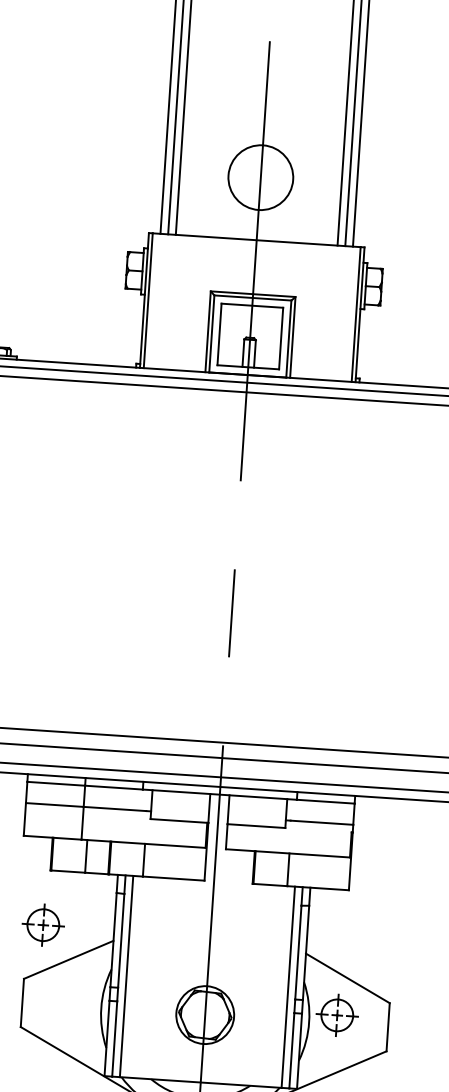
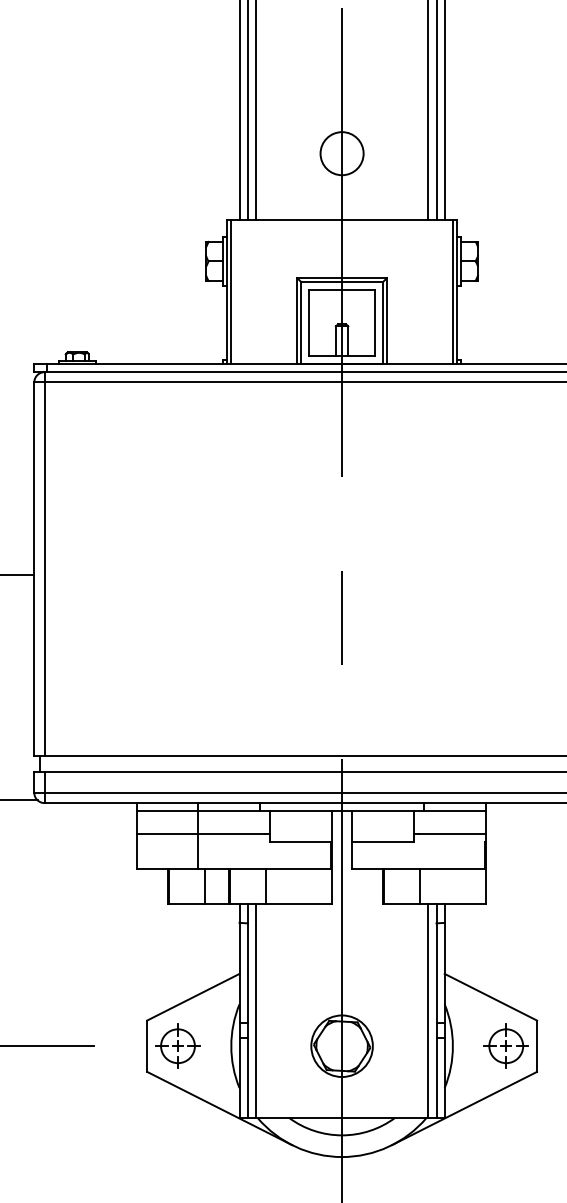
circle: (260, 177) -> (341, 153), size x0.62
part: (42, 924) -> (177, 1045), moved
part: (336, 1014) -> (505, 1045), moved

